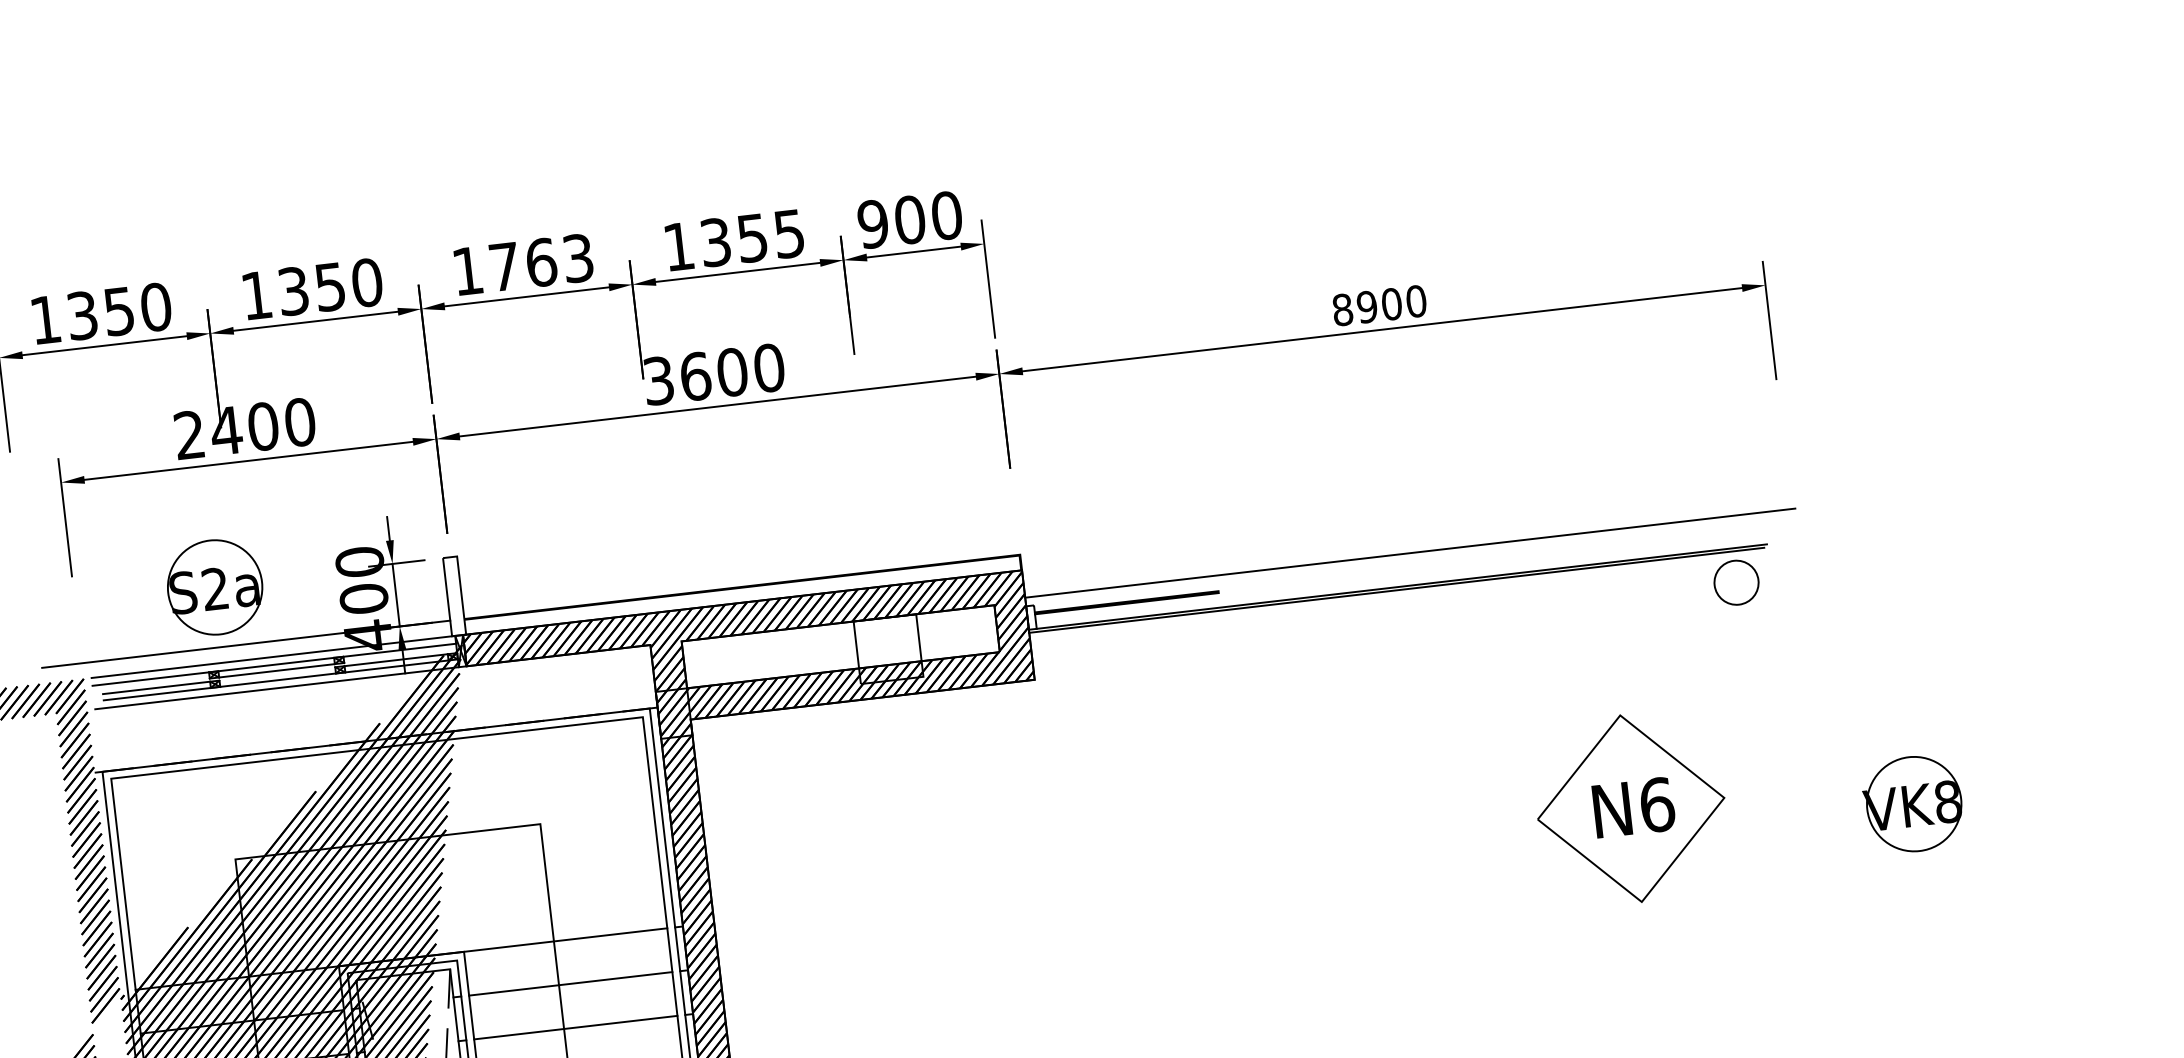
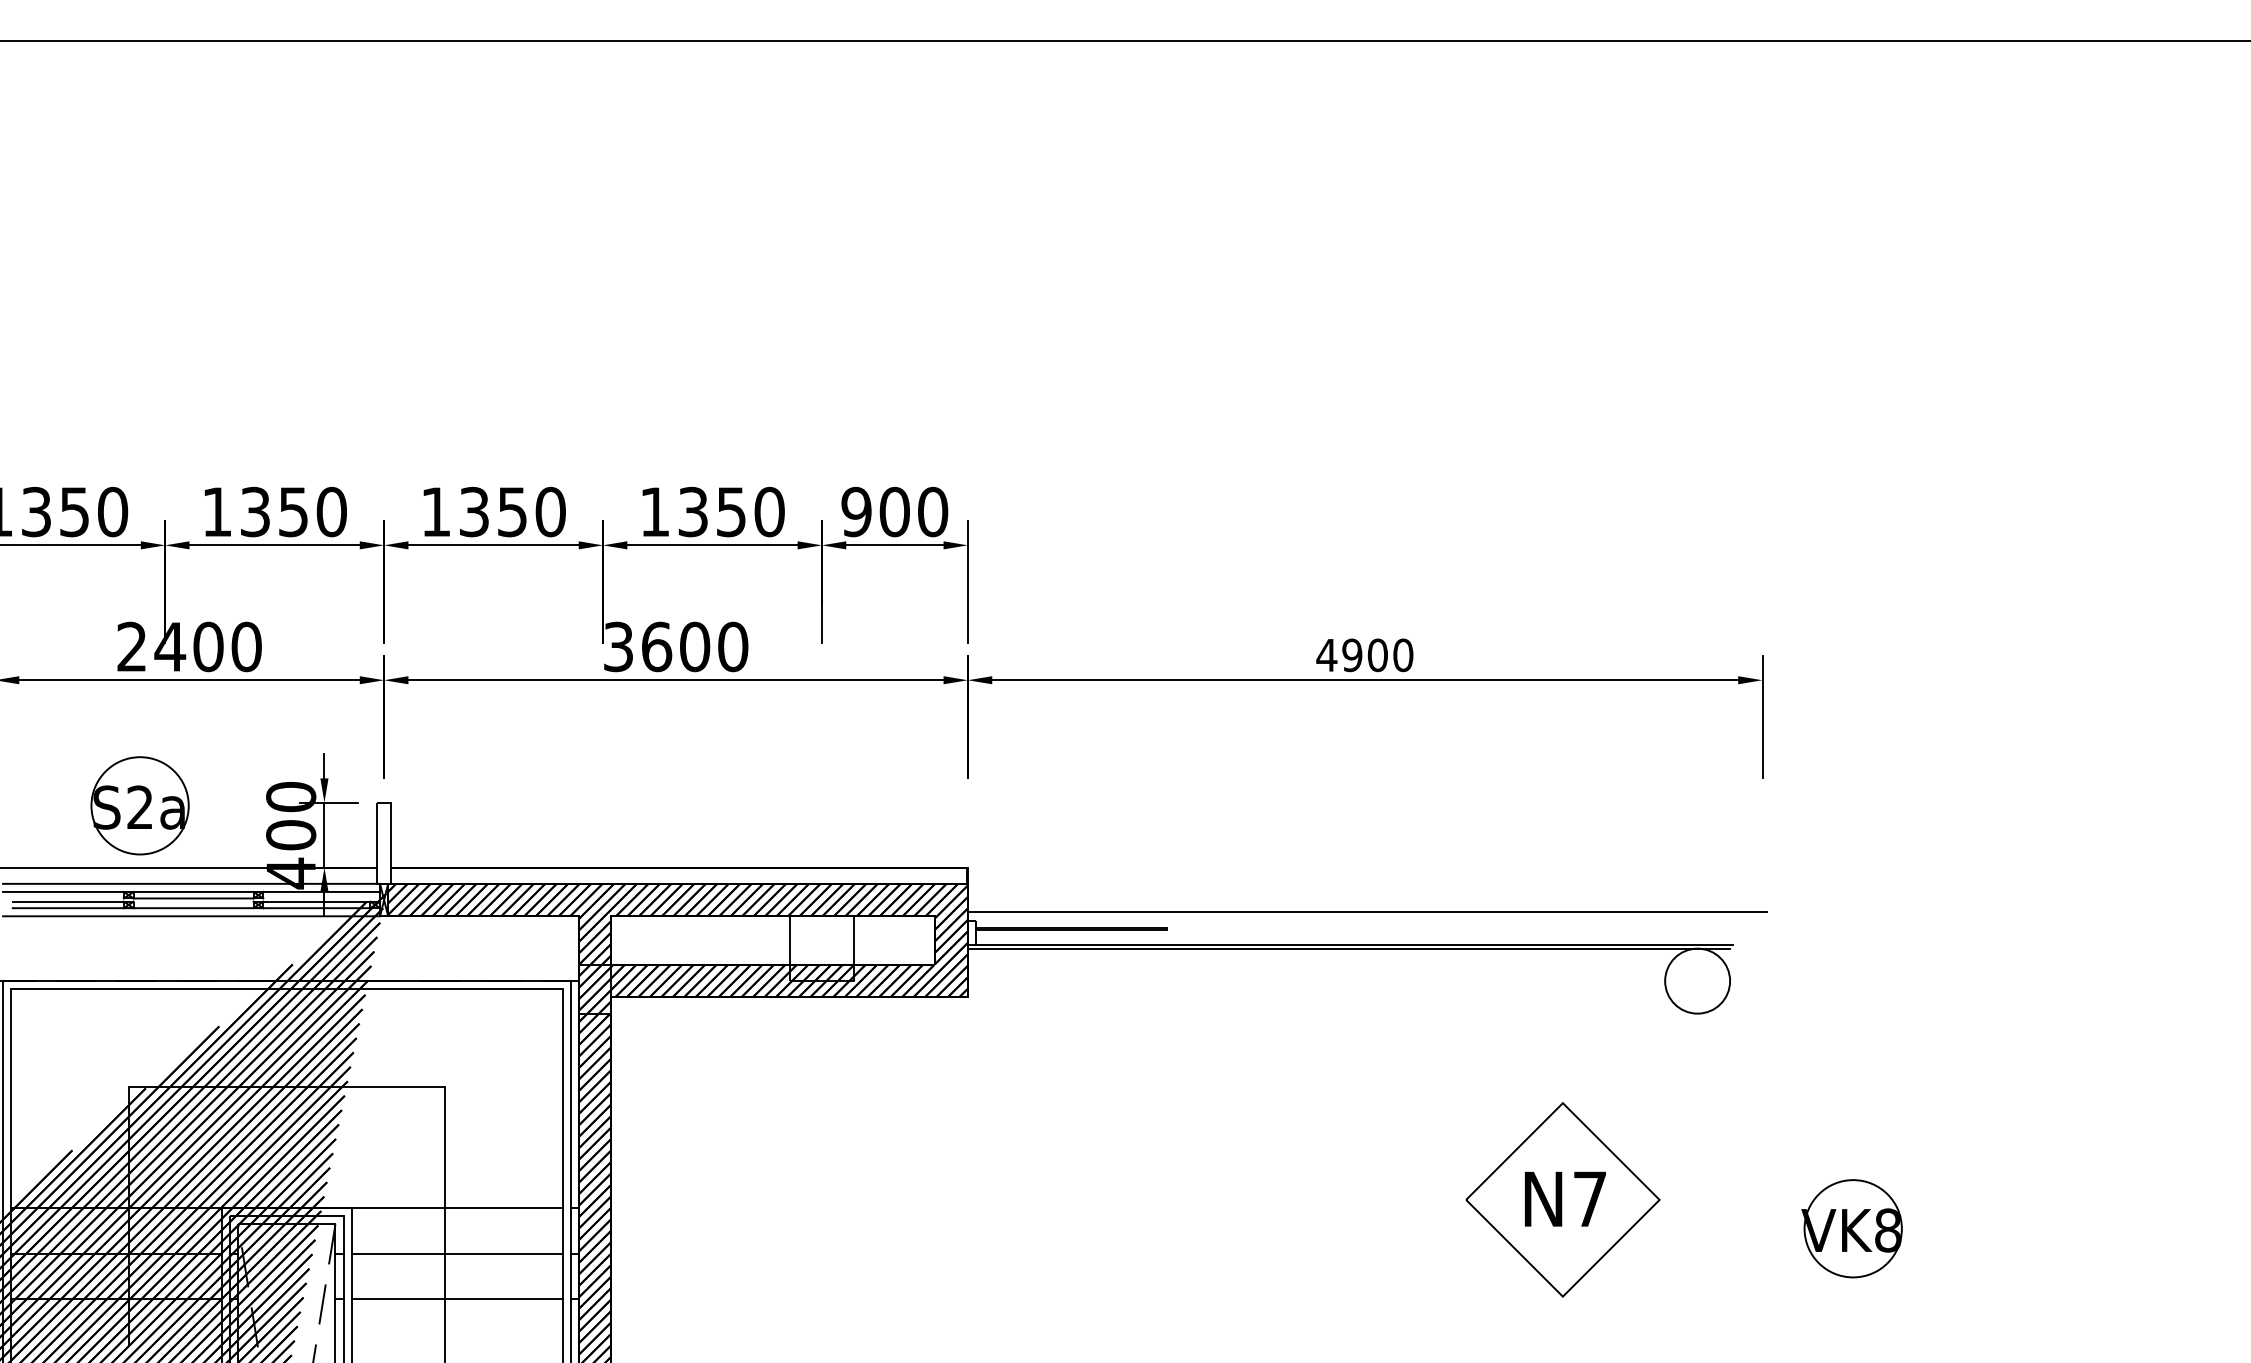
text: (789, 233) -> (769, 511), 1355 -> 1350
text: (541, 262) -> (512, 511), 1763 -> 1350
text: (1342, 310) -> (1326, 655), 8900 -> 4900
circle: (1736, 582) -> (1697, 980), size x1.43
text: (1657, 804) -> (1590, 1198), N6 -> N7

